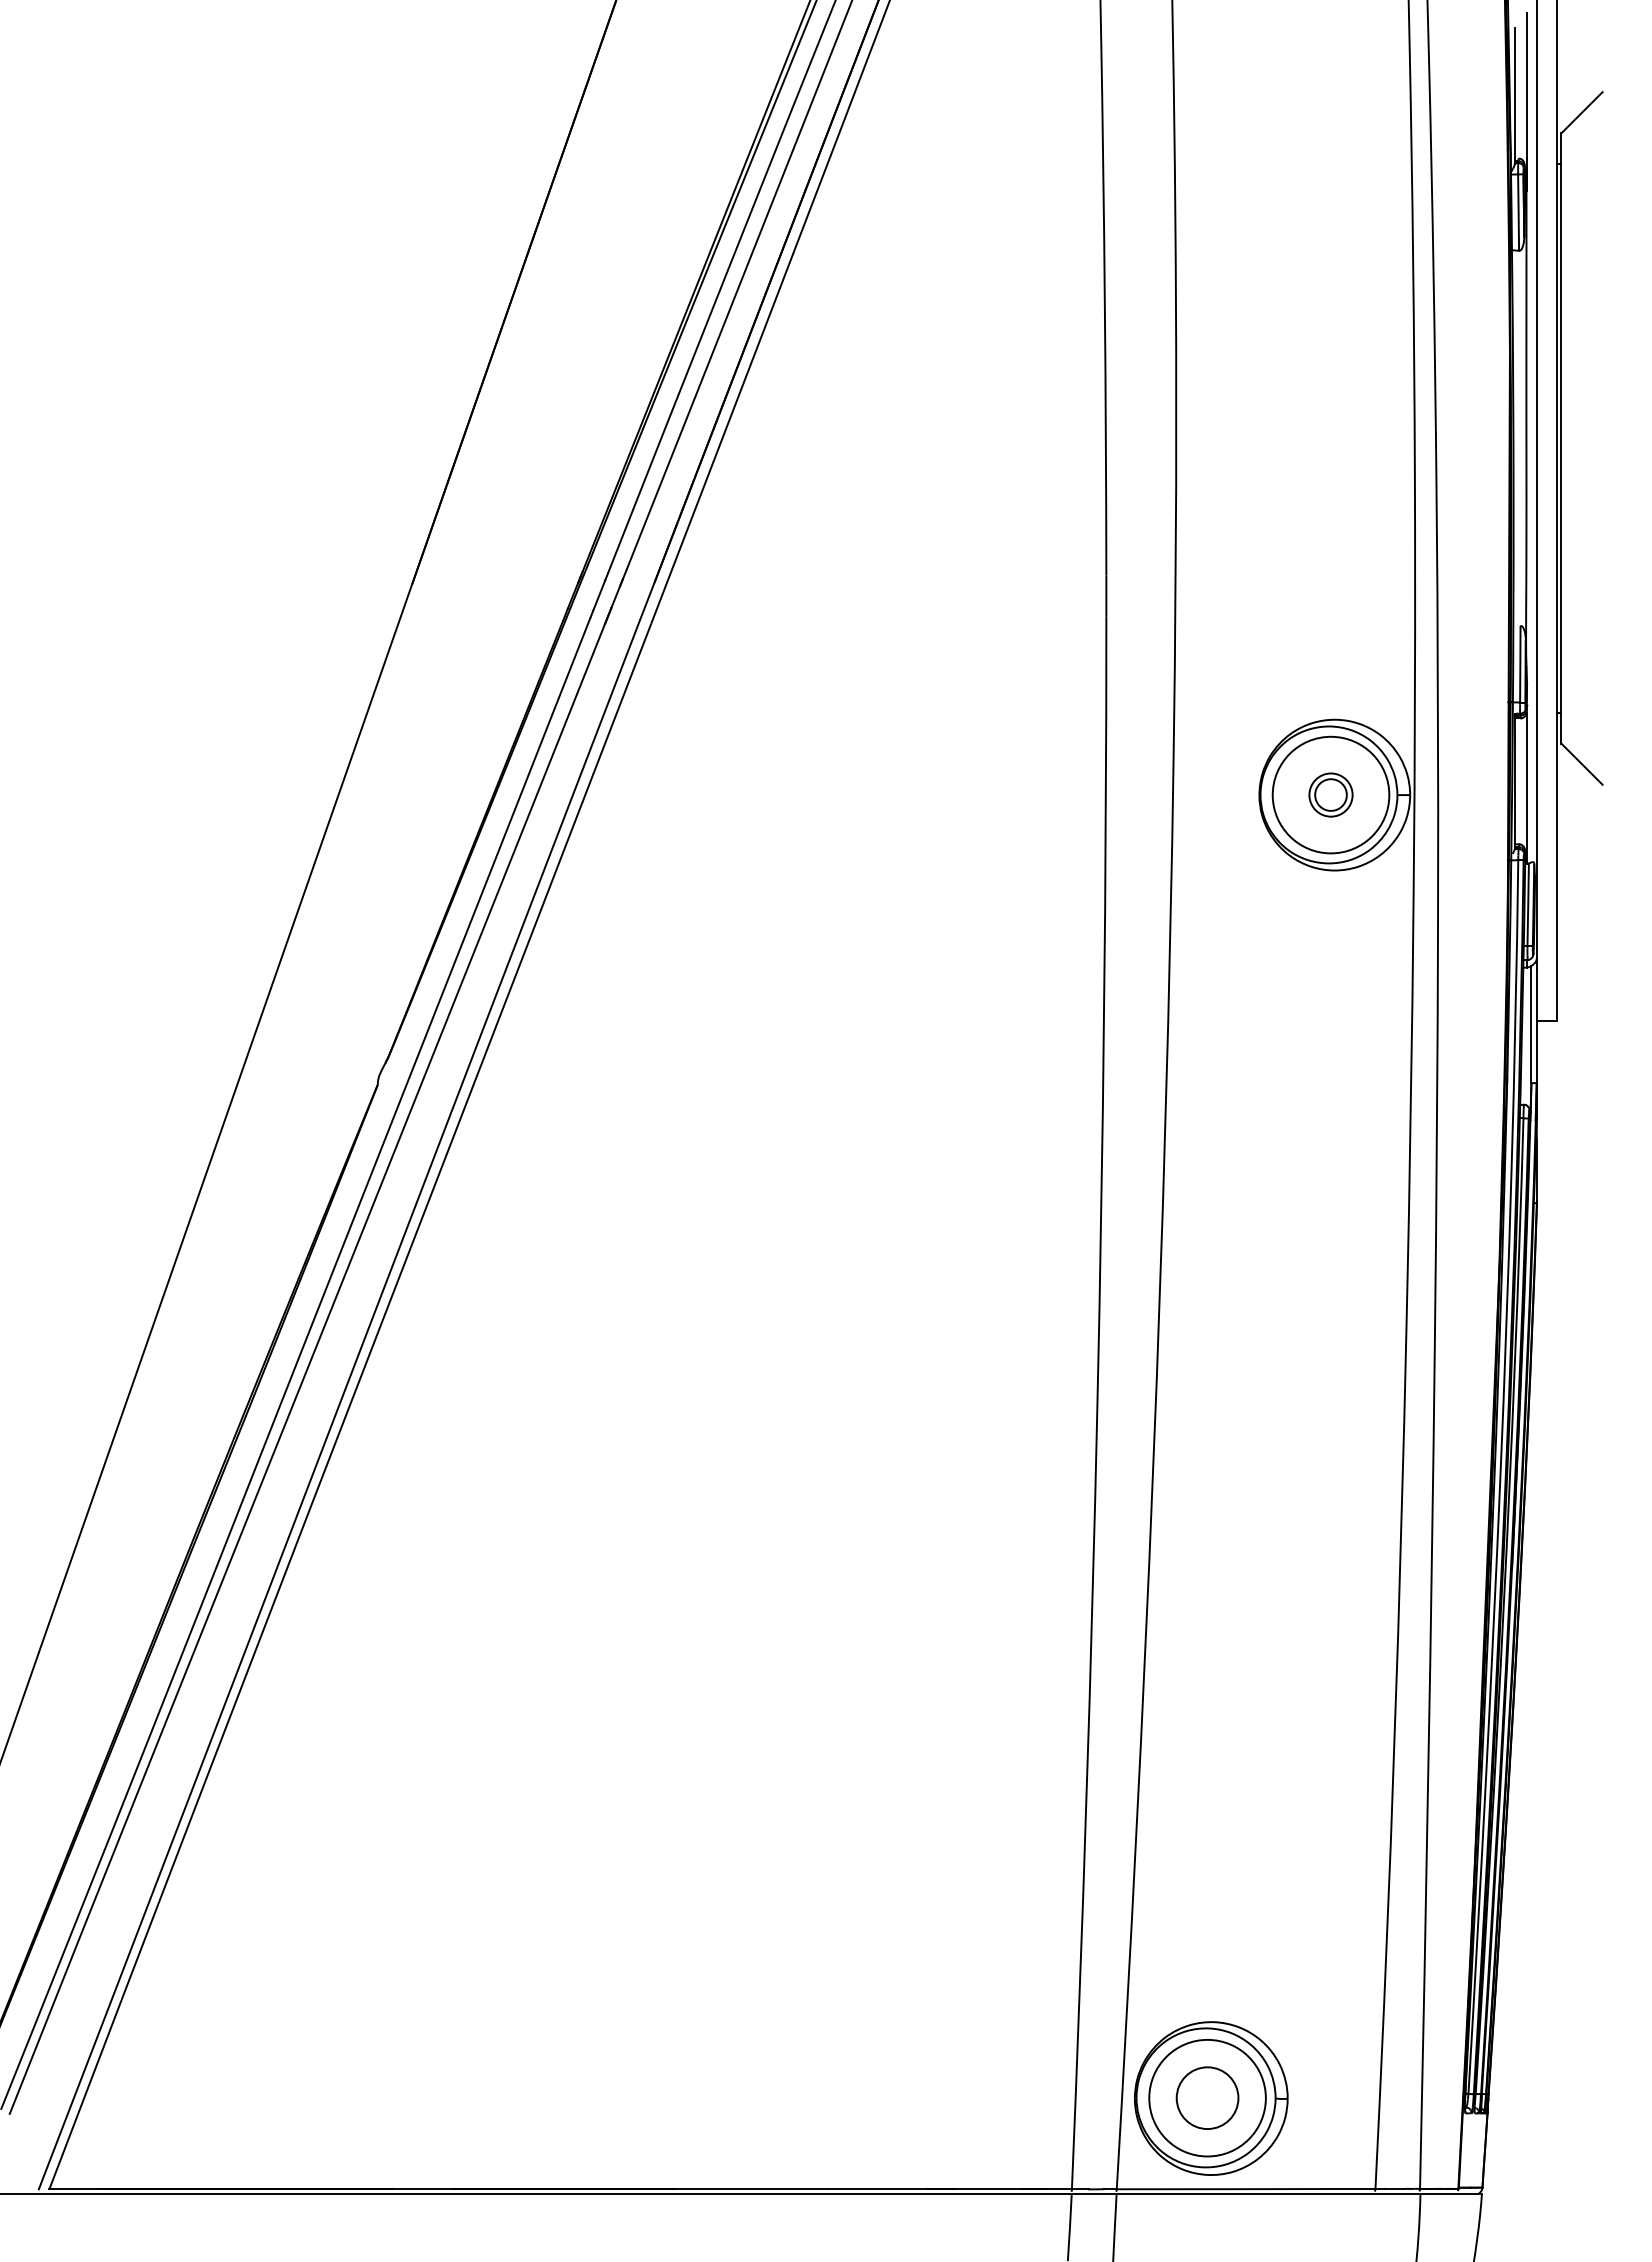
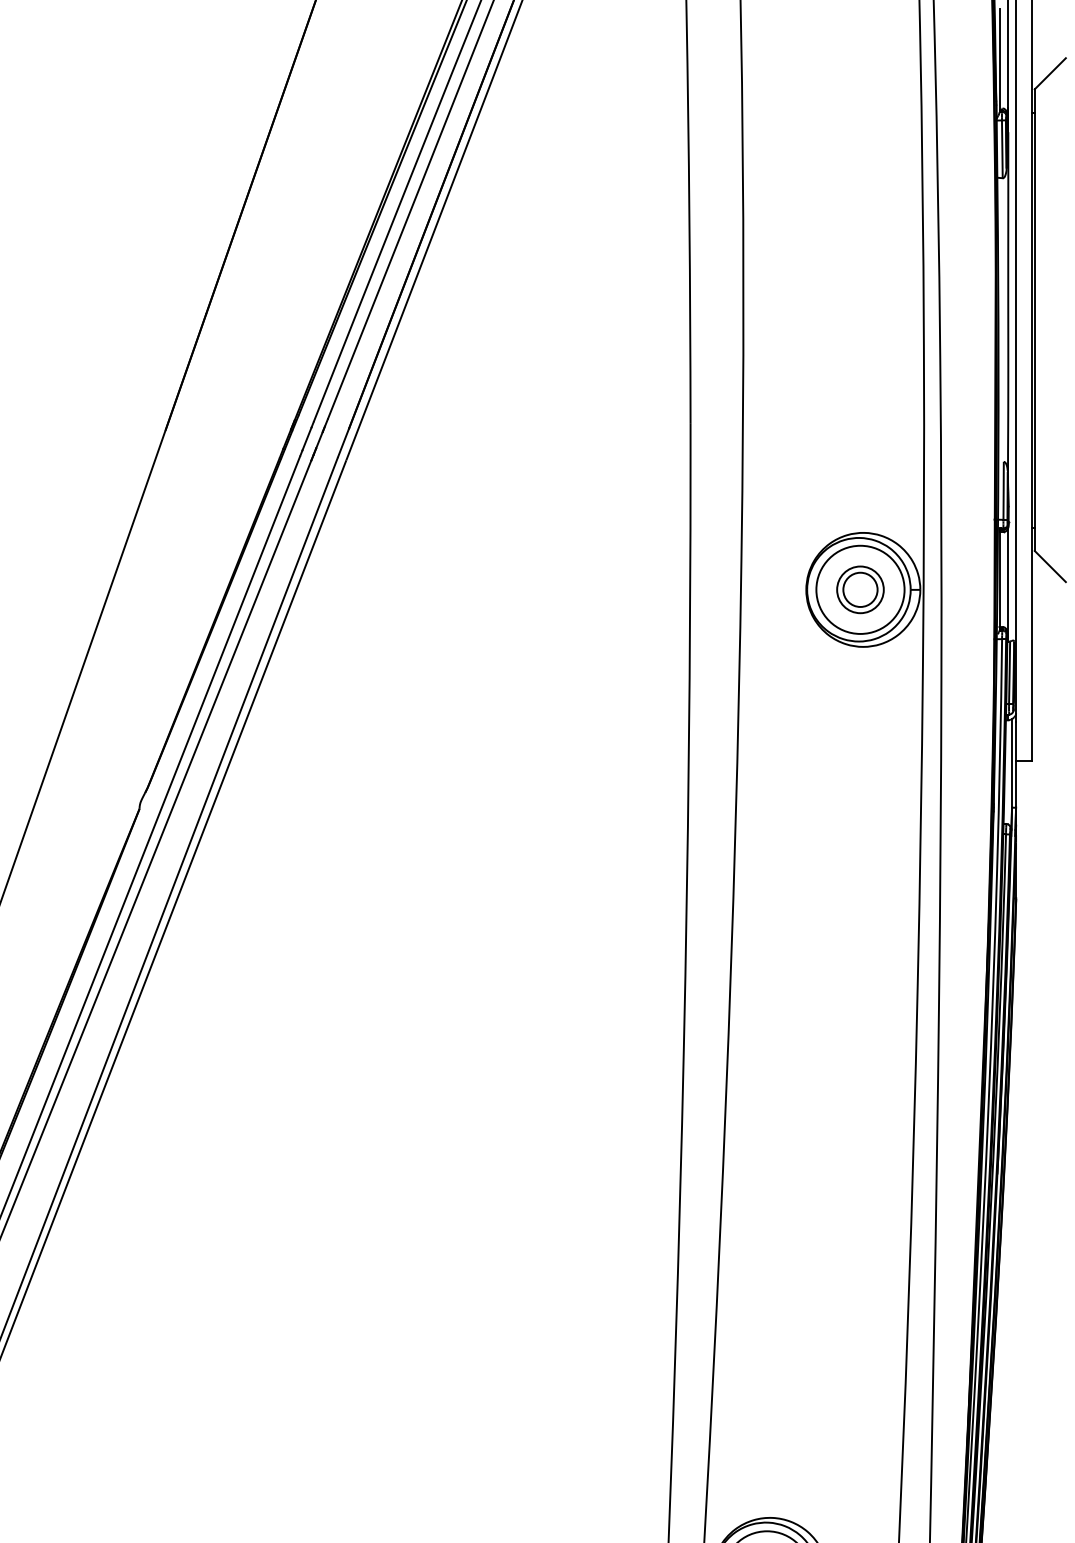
part: (1330, 794) -> (860, 589), size x1.43

